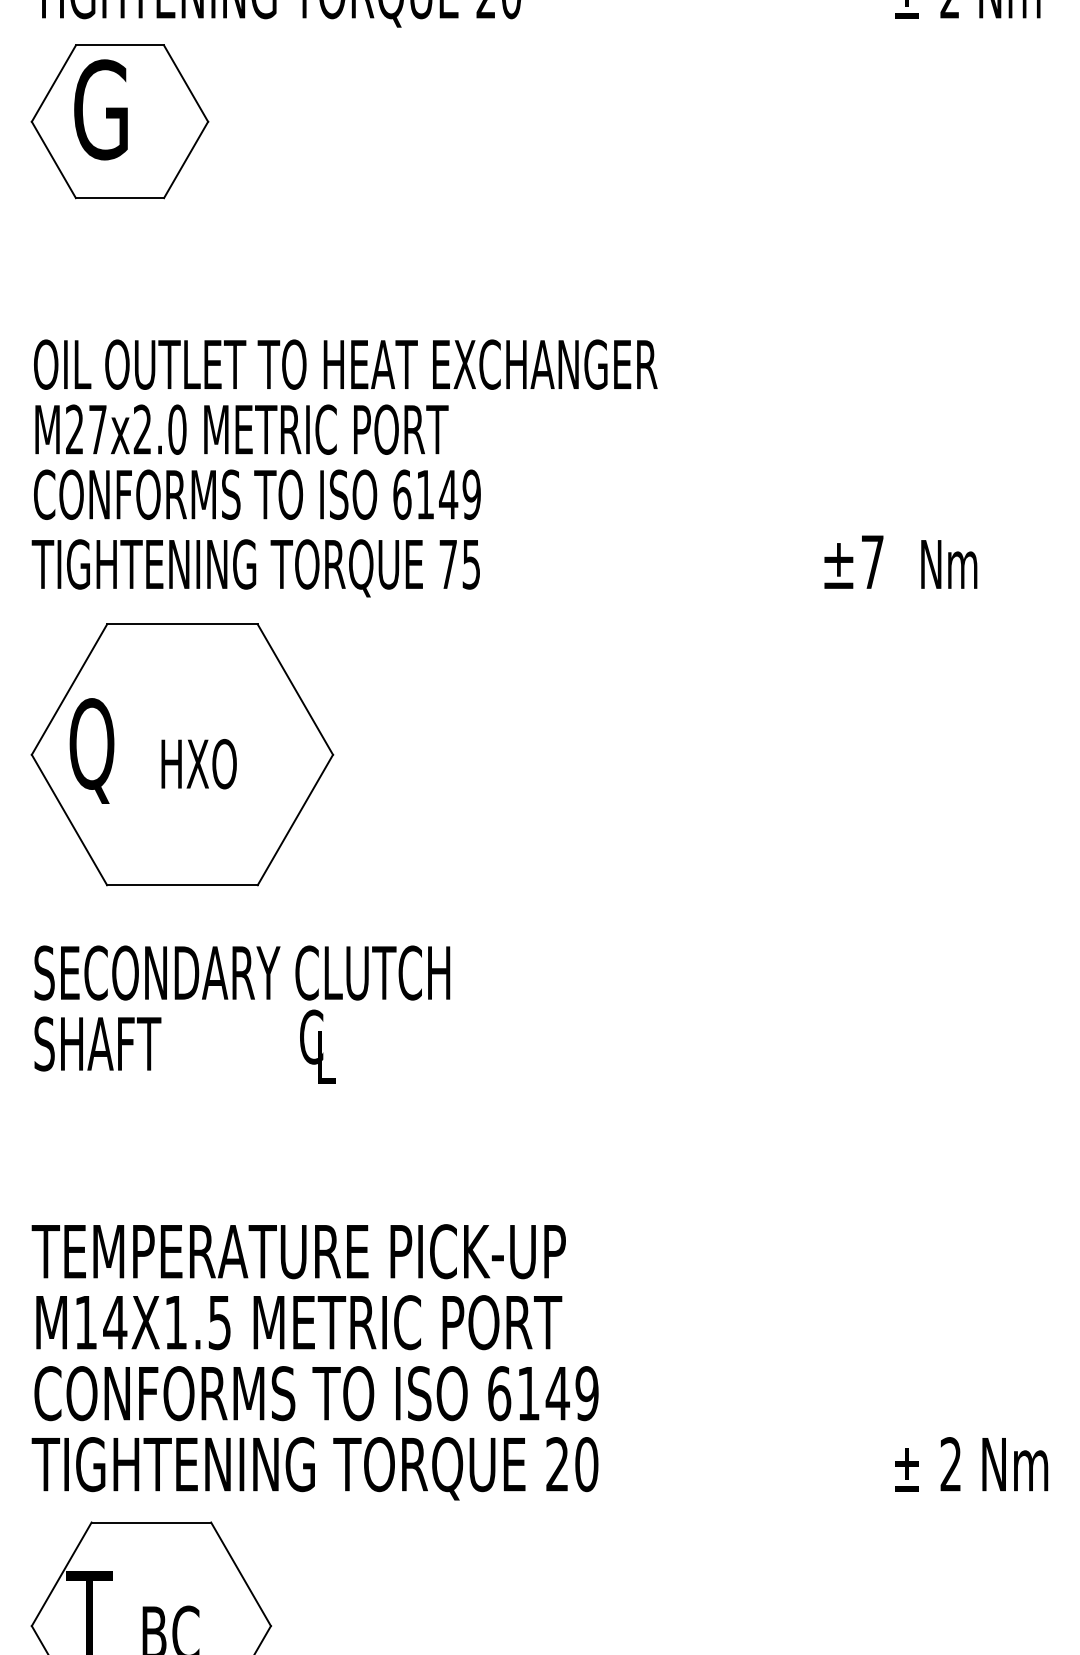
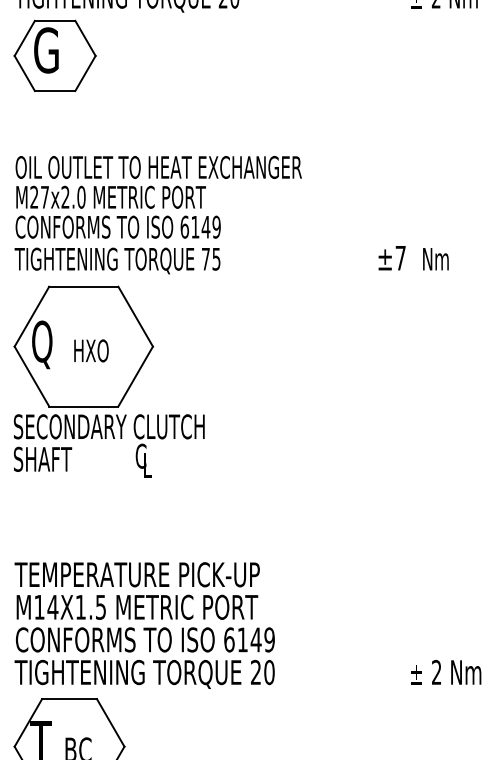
text: (242, 1013) -> (109, 445), moved

